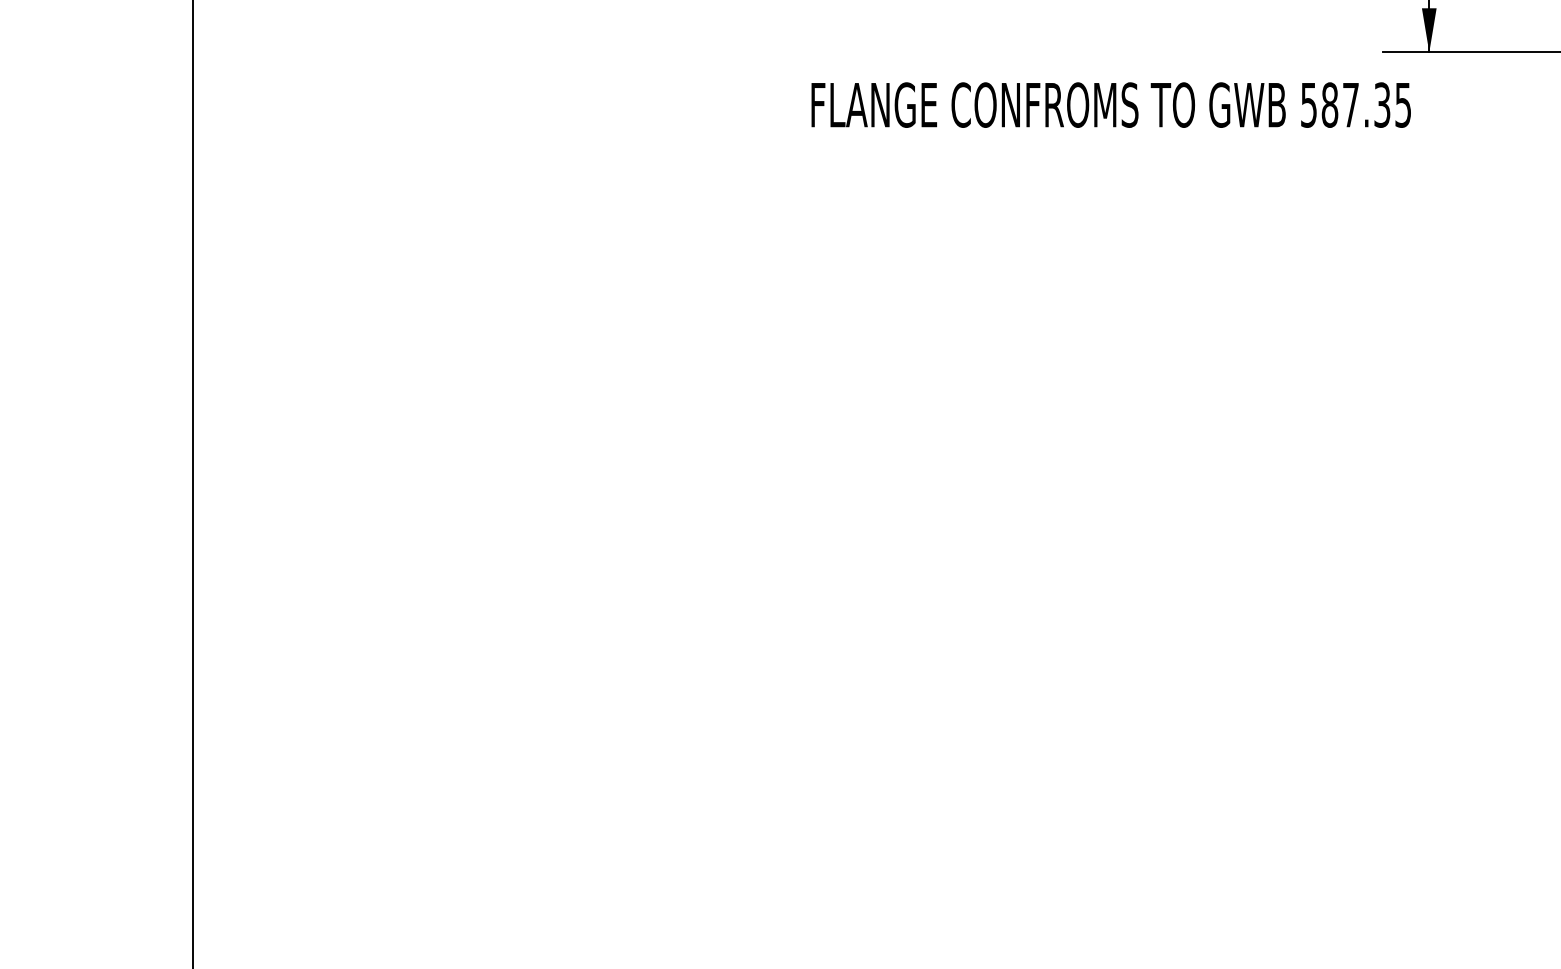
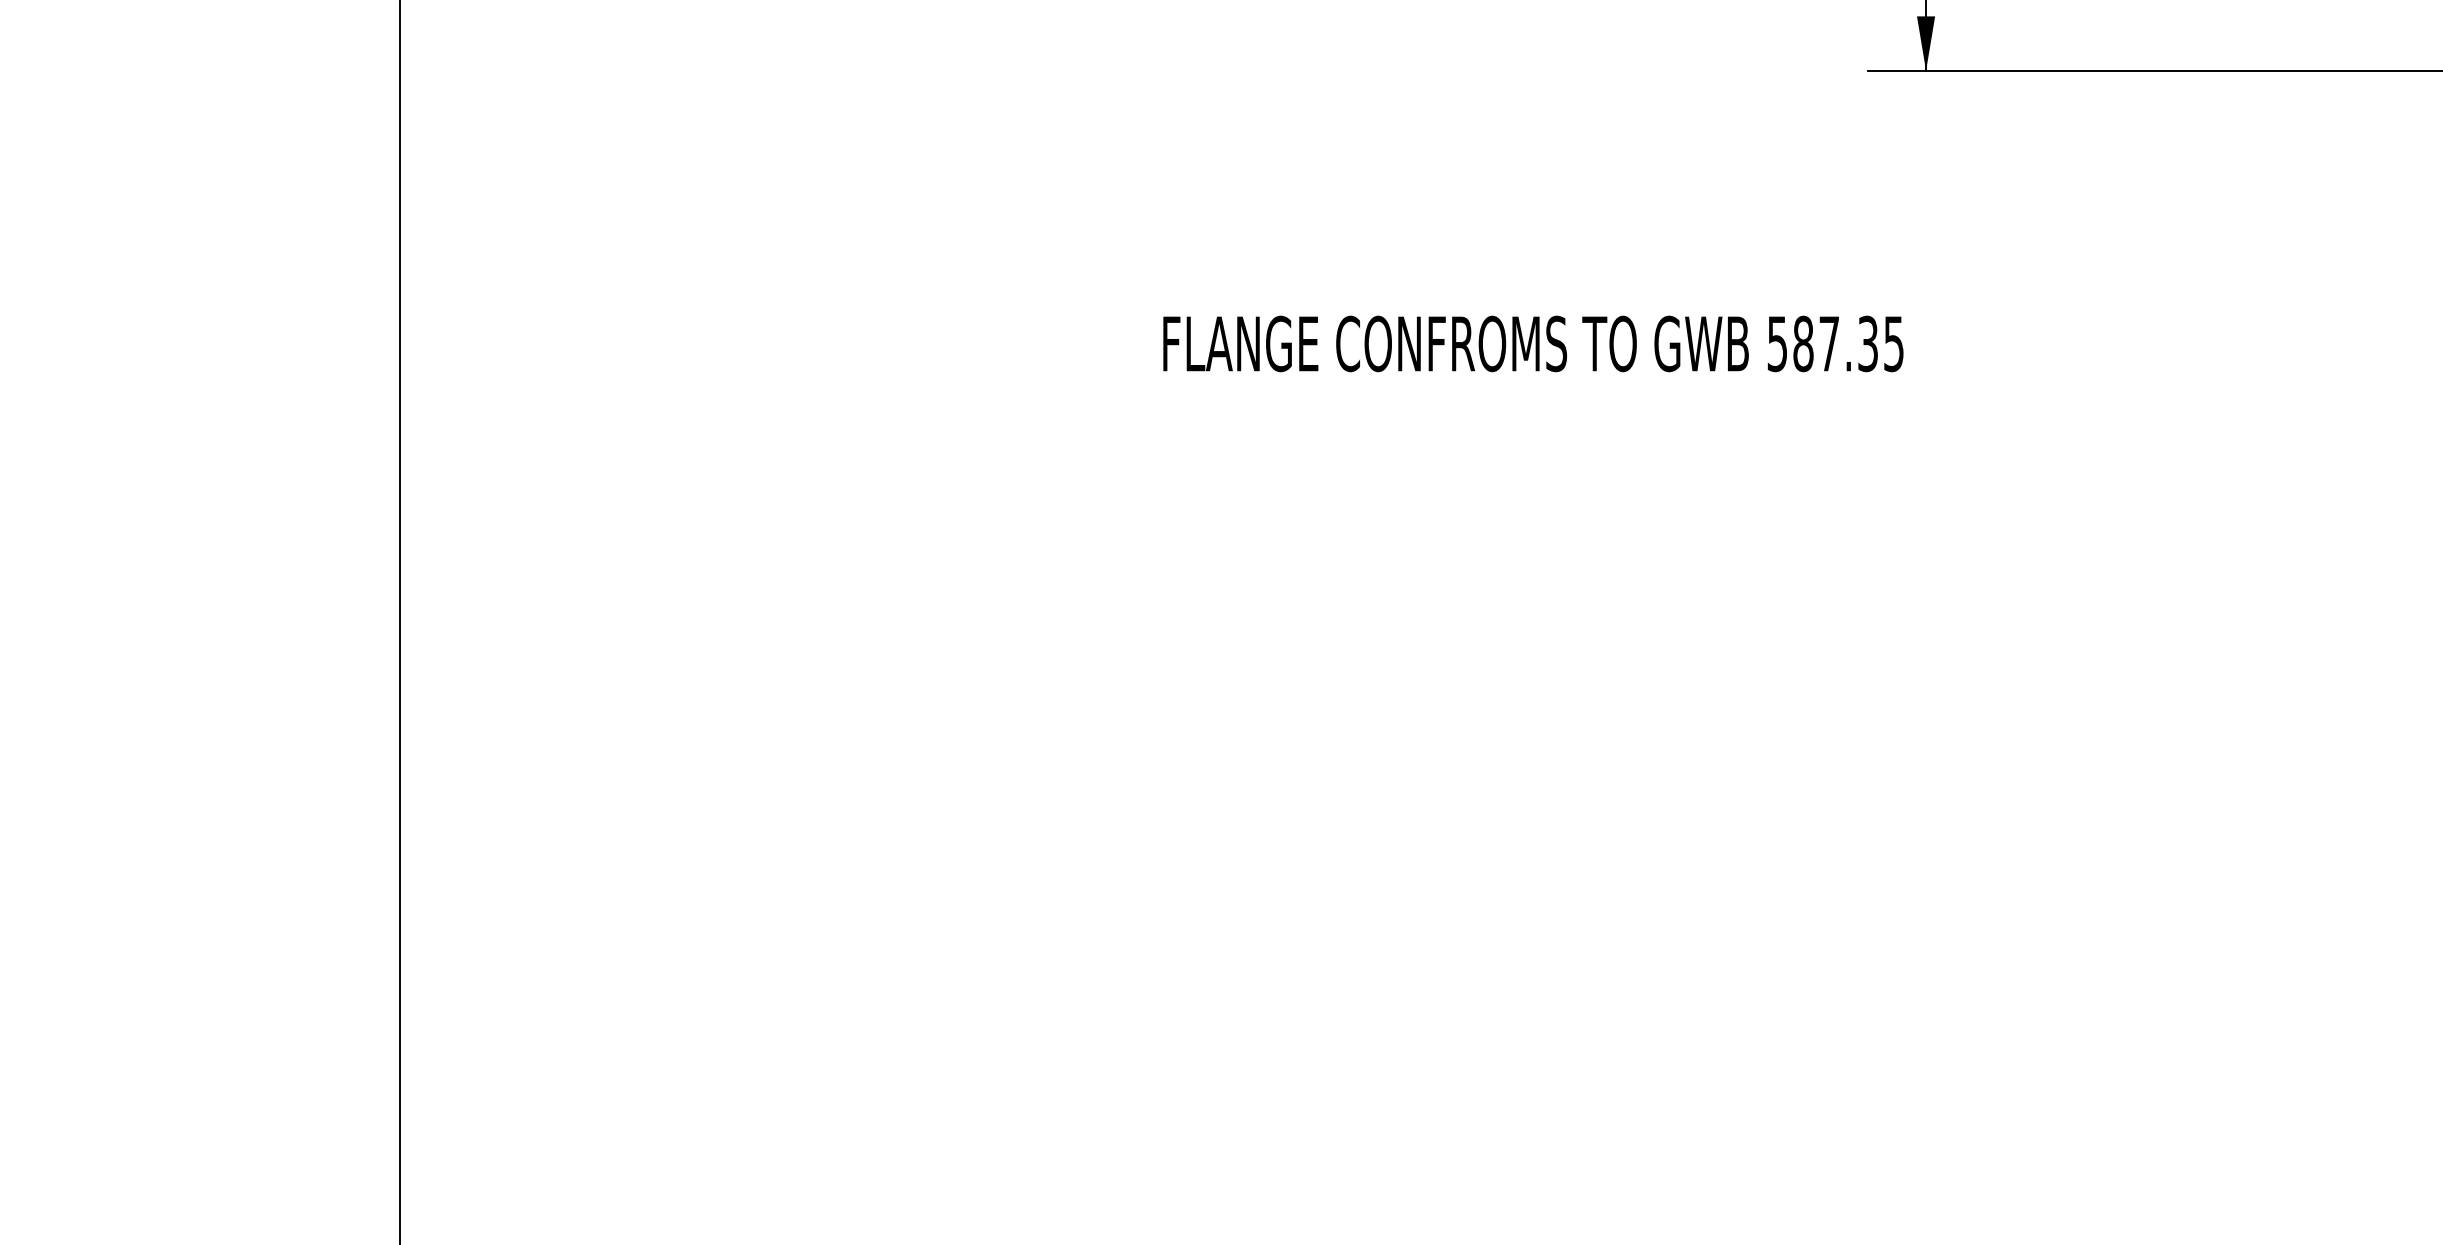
text: (1111, 104) -> (1533, 343), moved

